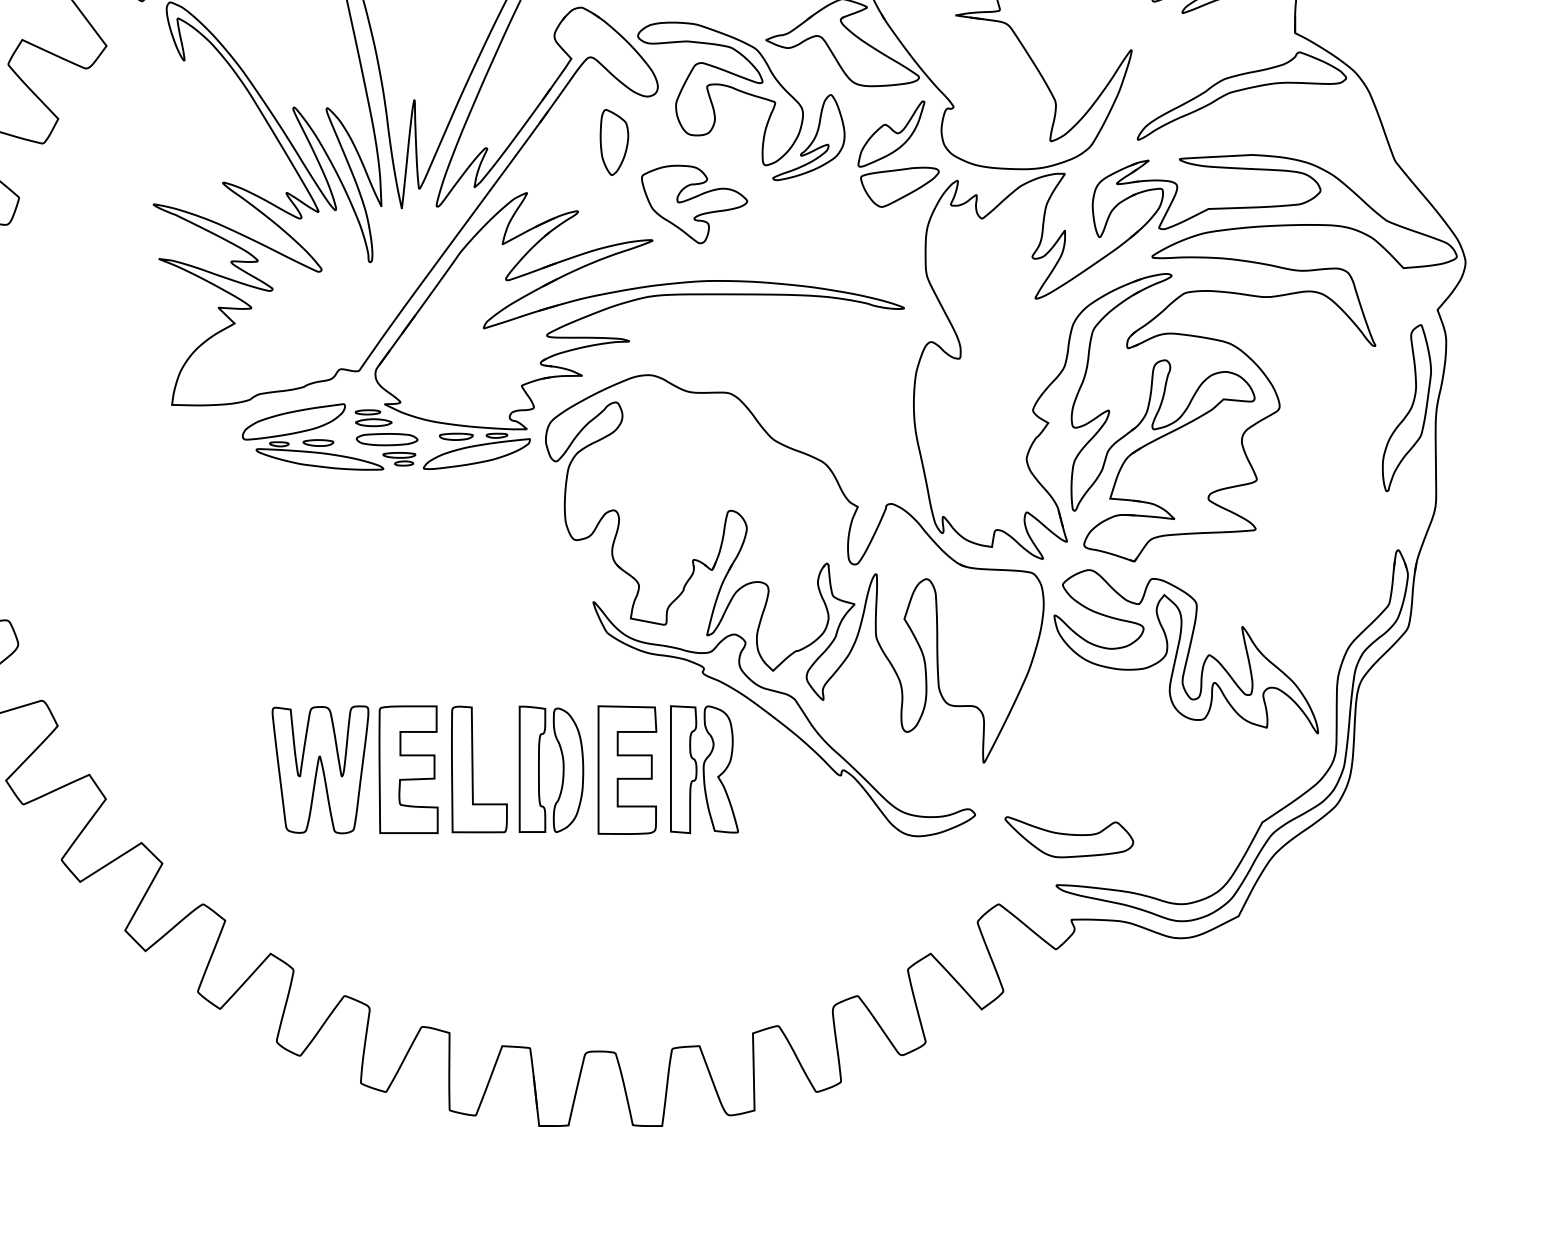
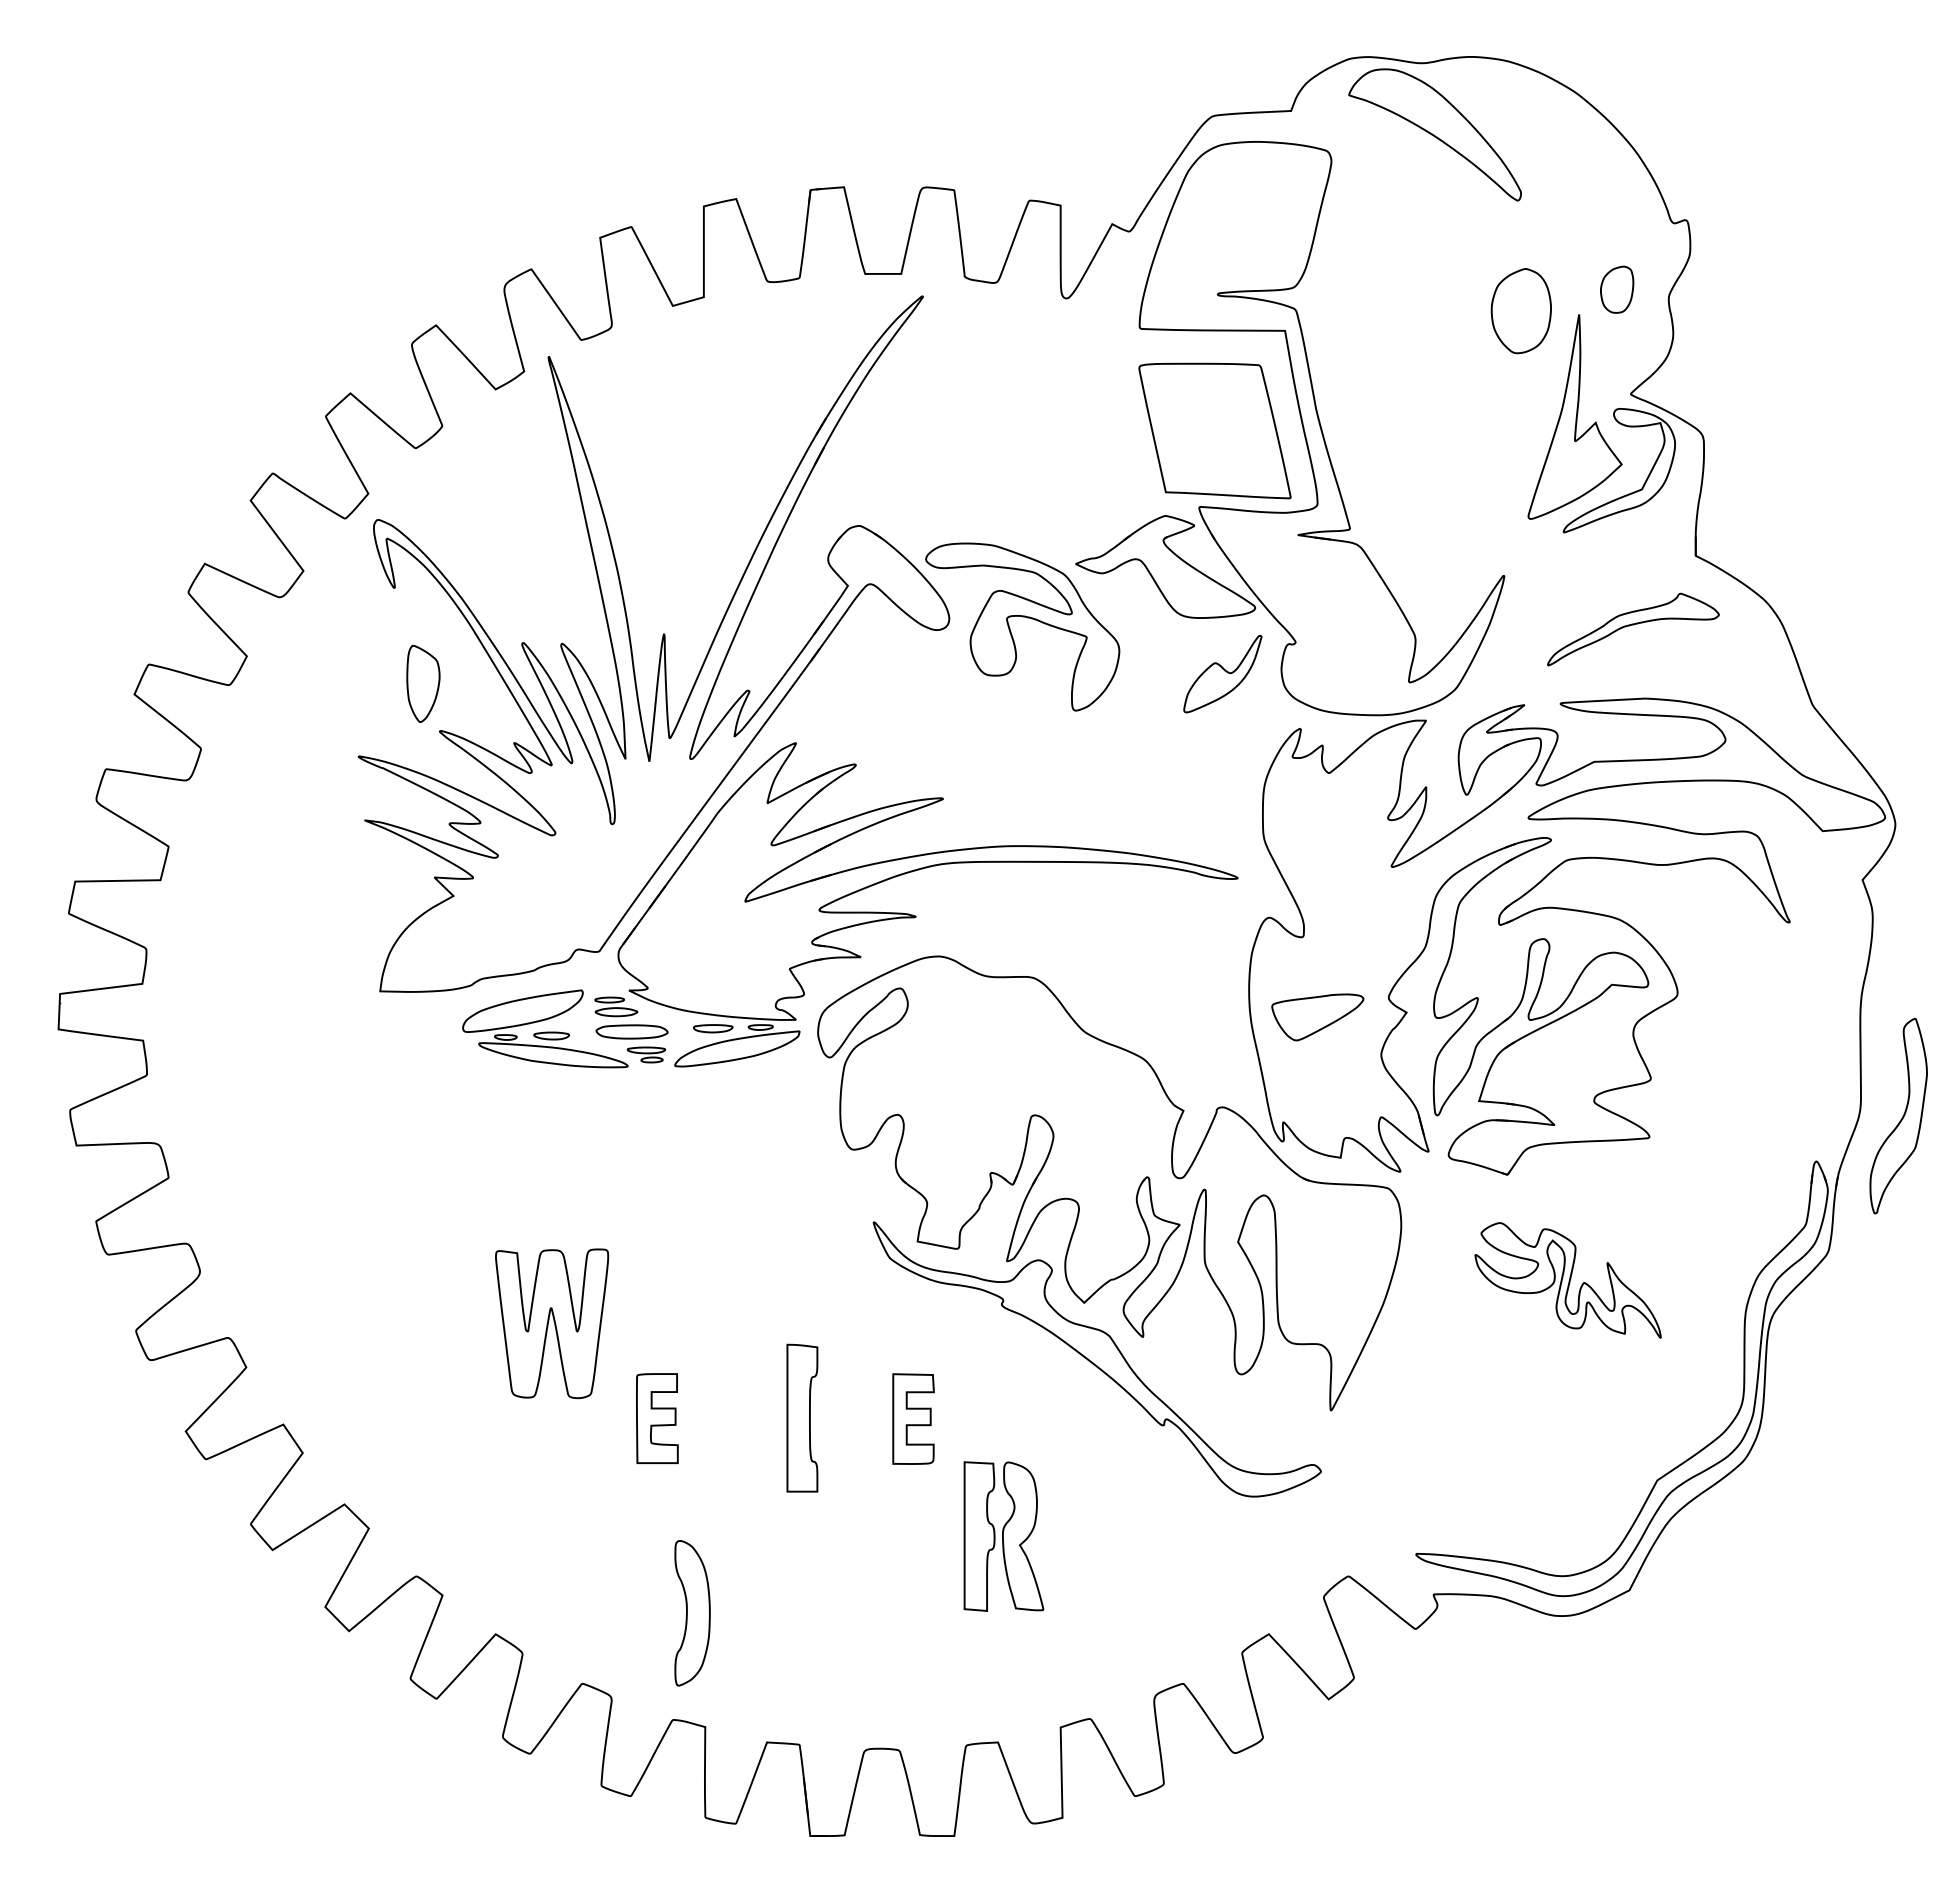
part: (1241, 96) -> (1633, 629), size x0.7
part: (813, 138) -> (1131, 679), removed
part: (614, 142) -> (423, 683), moved
part: (899, 187) -> (1317, 1017), moved
part: (693, 204) -> (991, 756), removed
part: (1406, 408) -> (1898, 1116), moved
part: (1185, 651) -> (1567, 1280), size x0.6
part: (320, 769) -> (552, 1323), moved
part: (408, 769) -> (657, 1418), size x0.6
part: (473, 769) -> (733, 1418), removed
part: (627, 769) -> (913, 1418), size x0.6
part: (704, 769) -> (1003, 1536), moved
part: (568, 770) -> (692, 1613), moved
part: (1068, 837) -> (1430, 1497), removed

